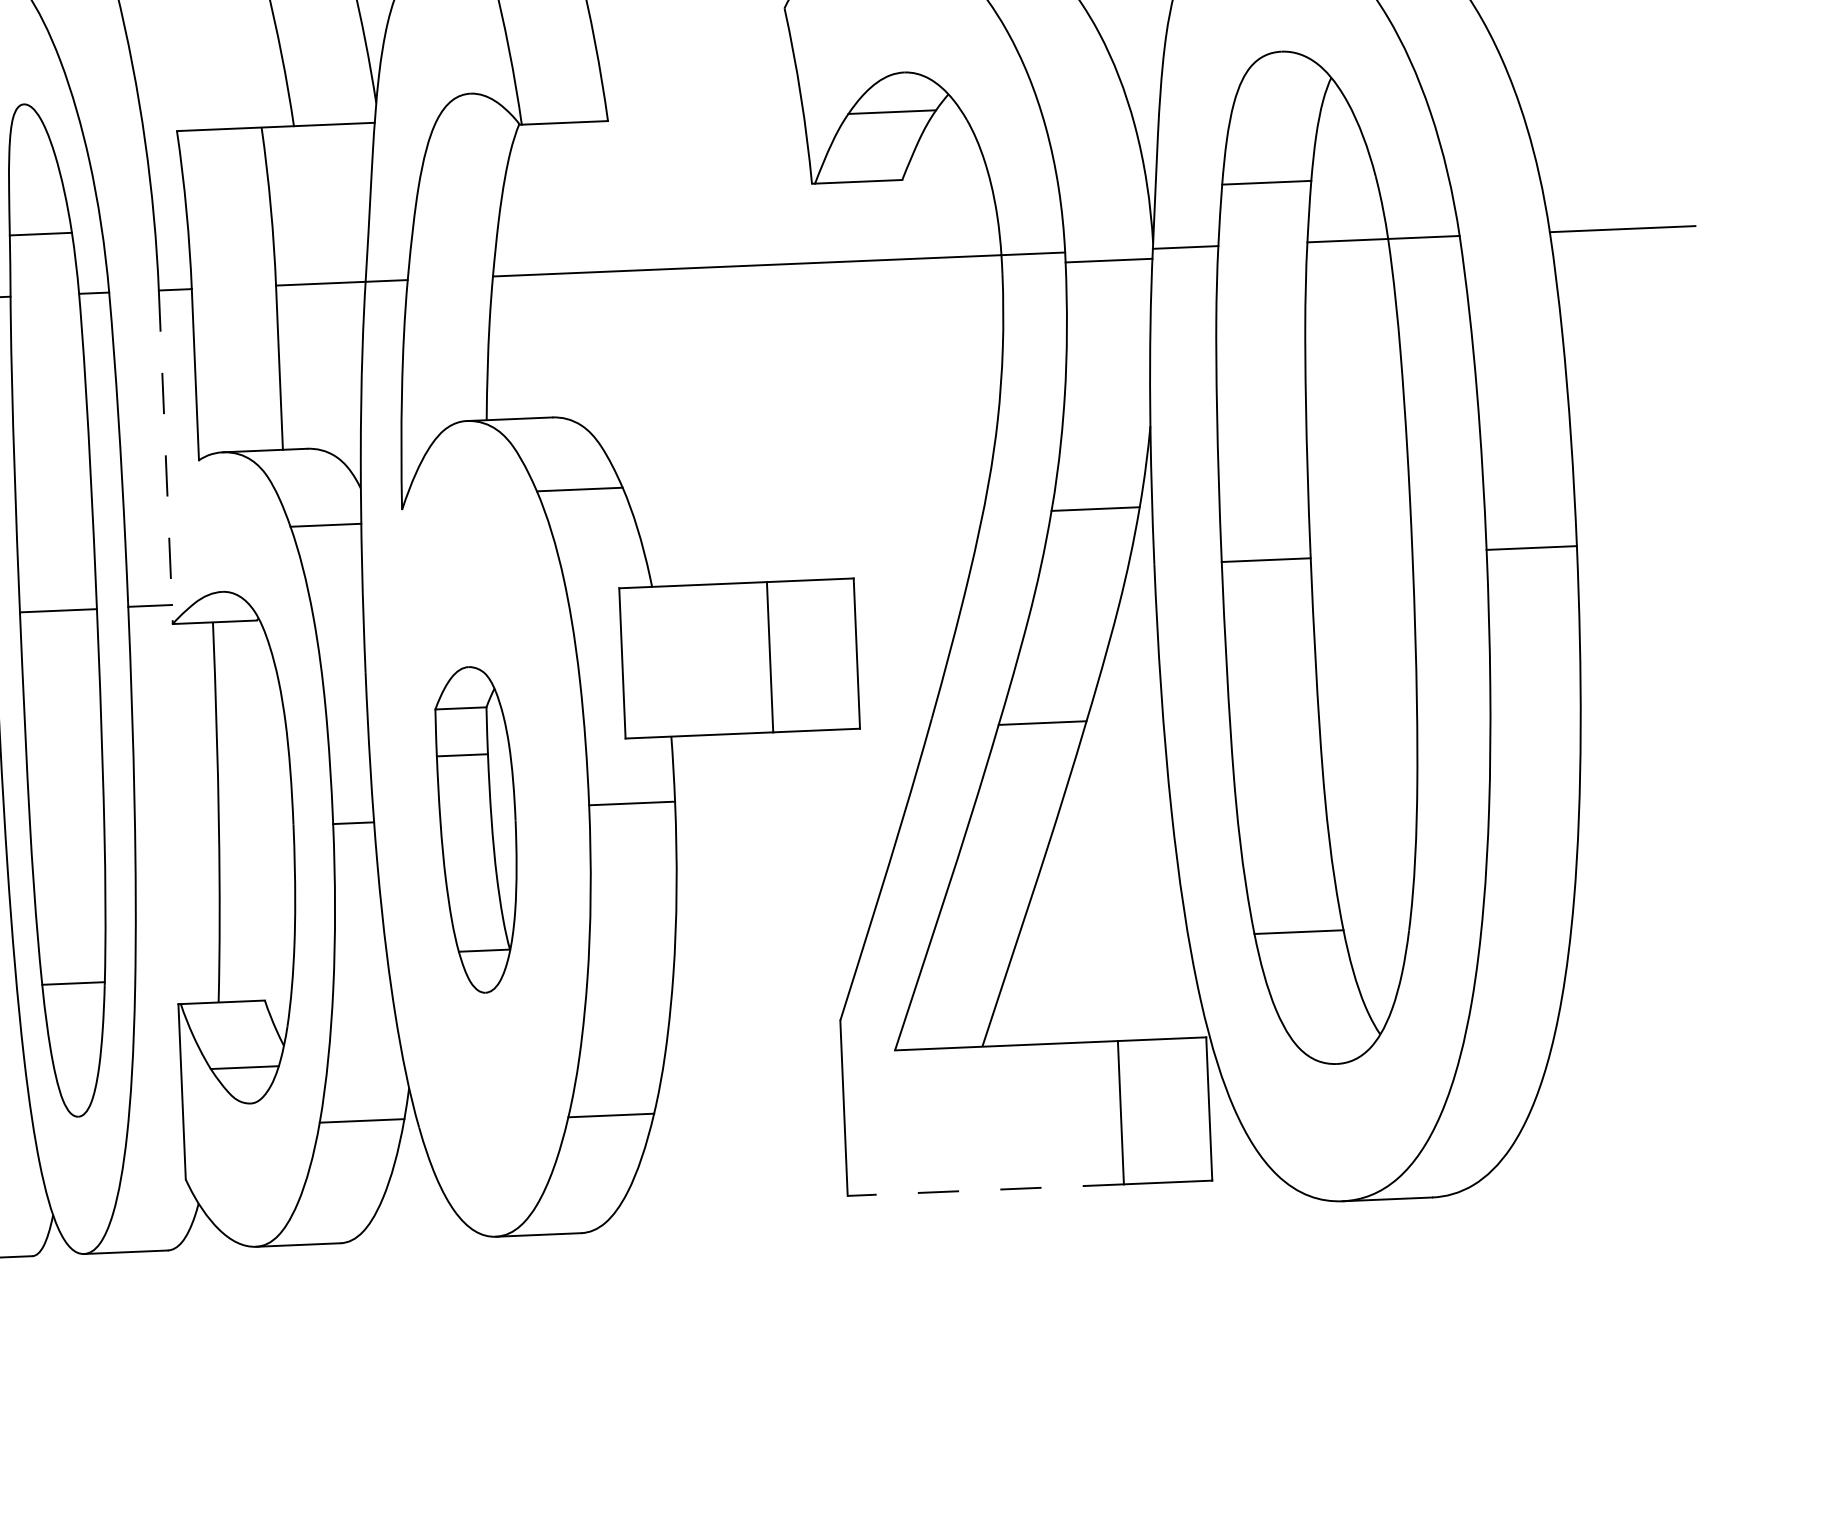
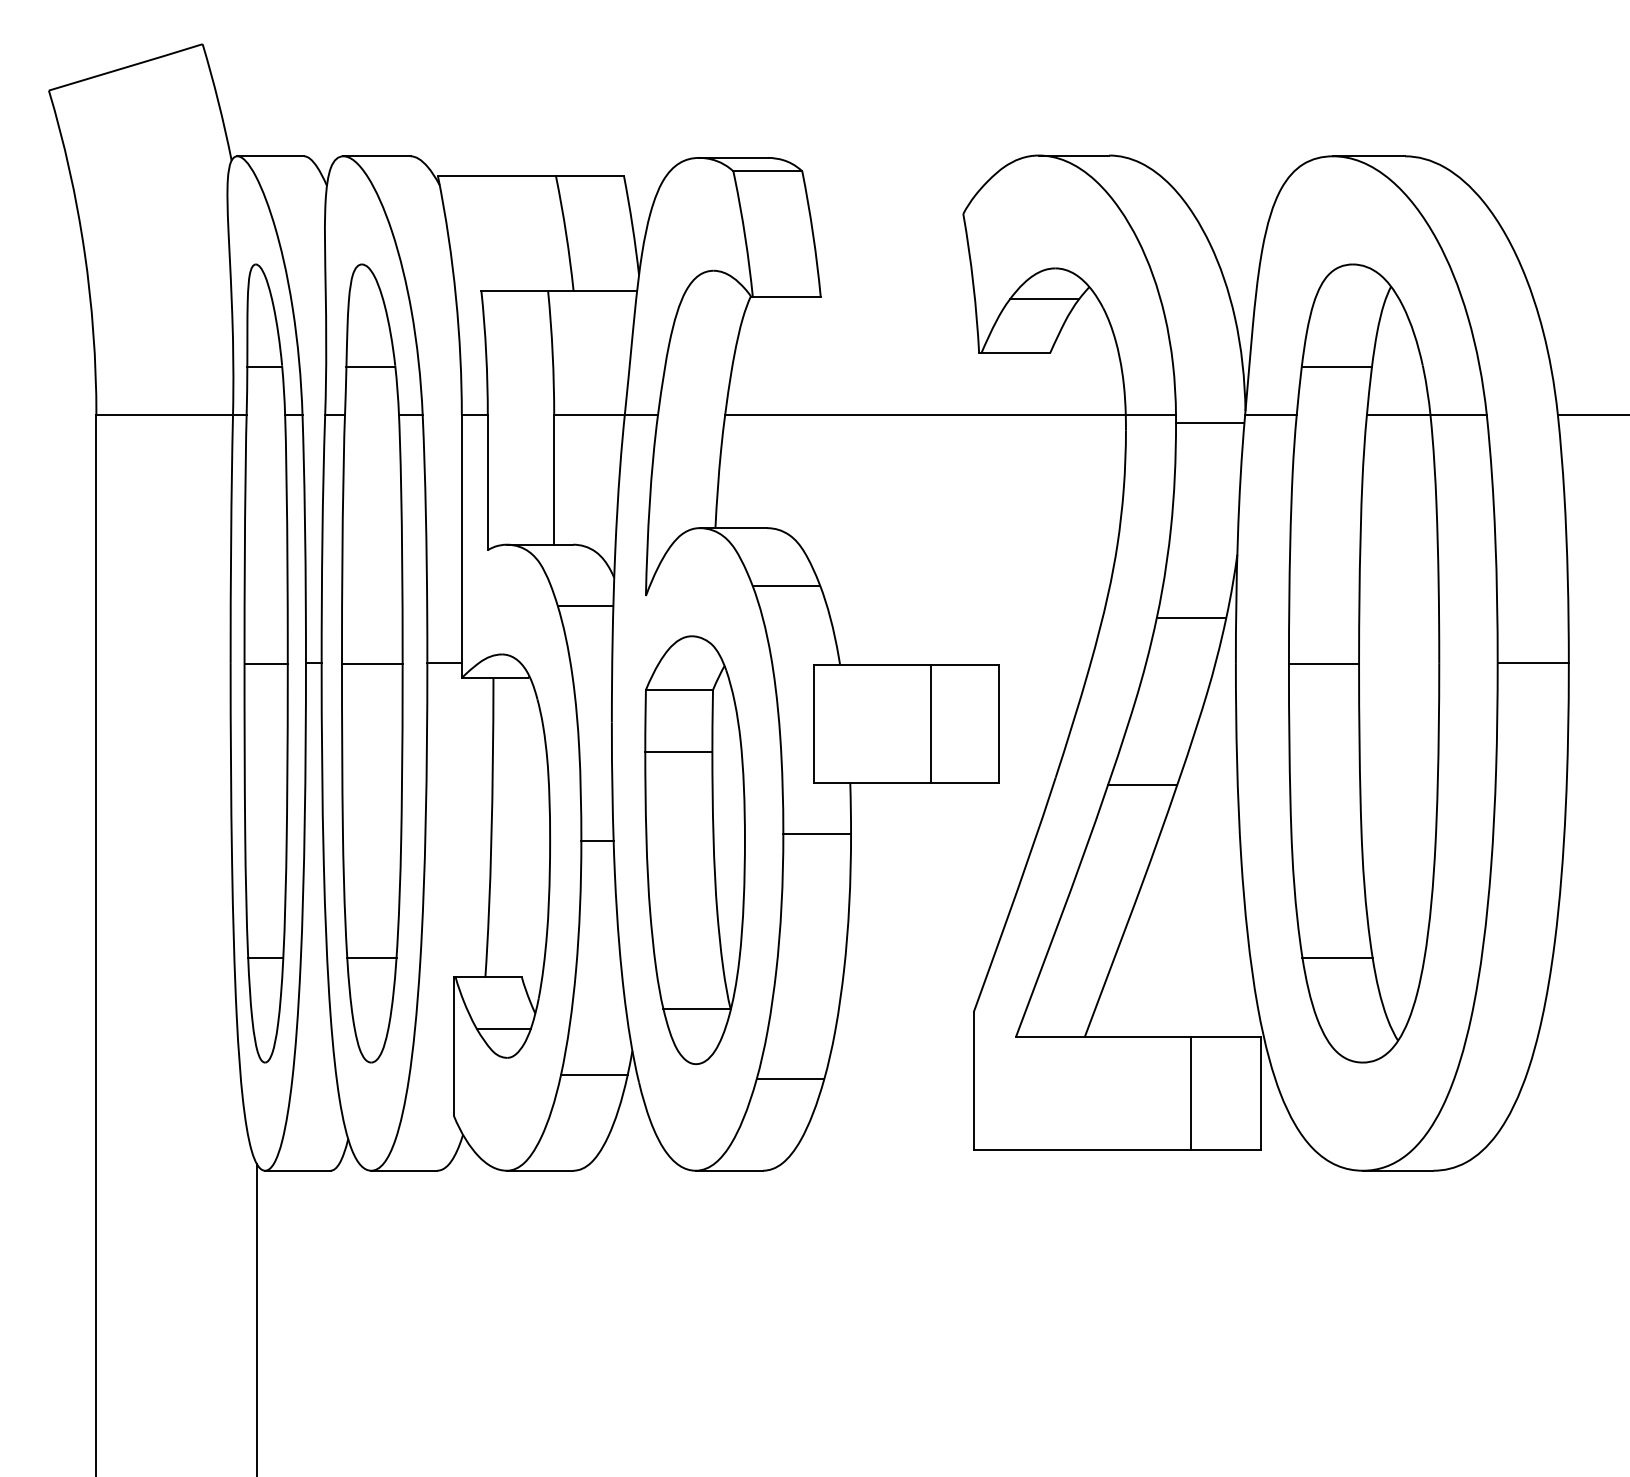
line: (165, 458) -> (461, 547), dashed -> solid
part: (477, 829) -> (694, 849), size x1.67
line: (985, 1190) -> (1082, 1150), dashed -> solid

